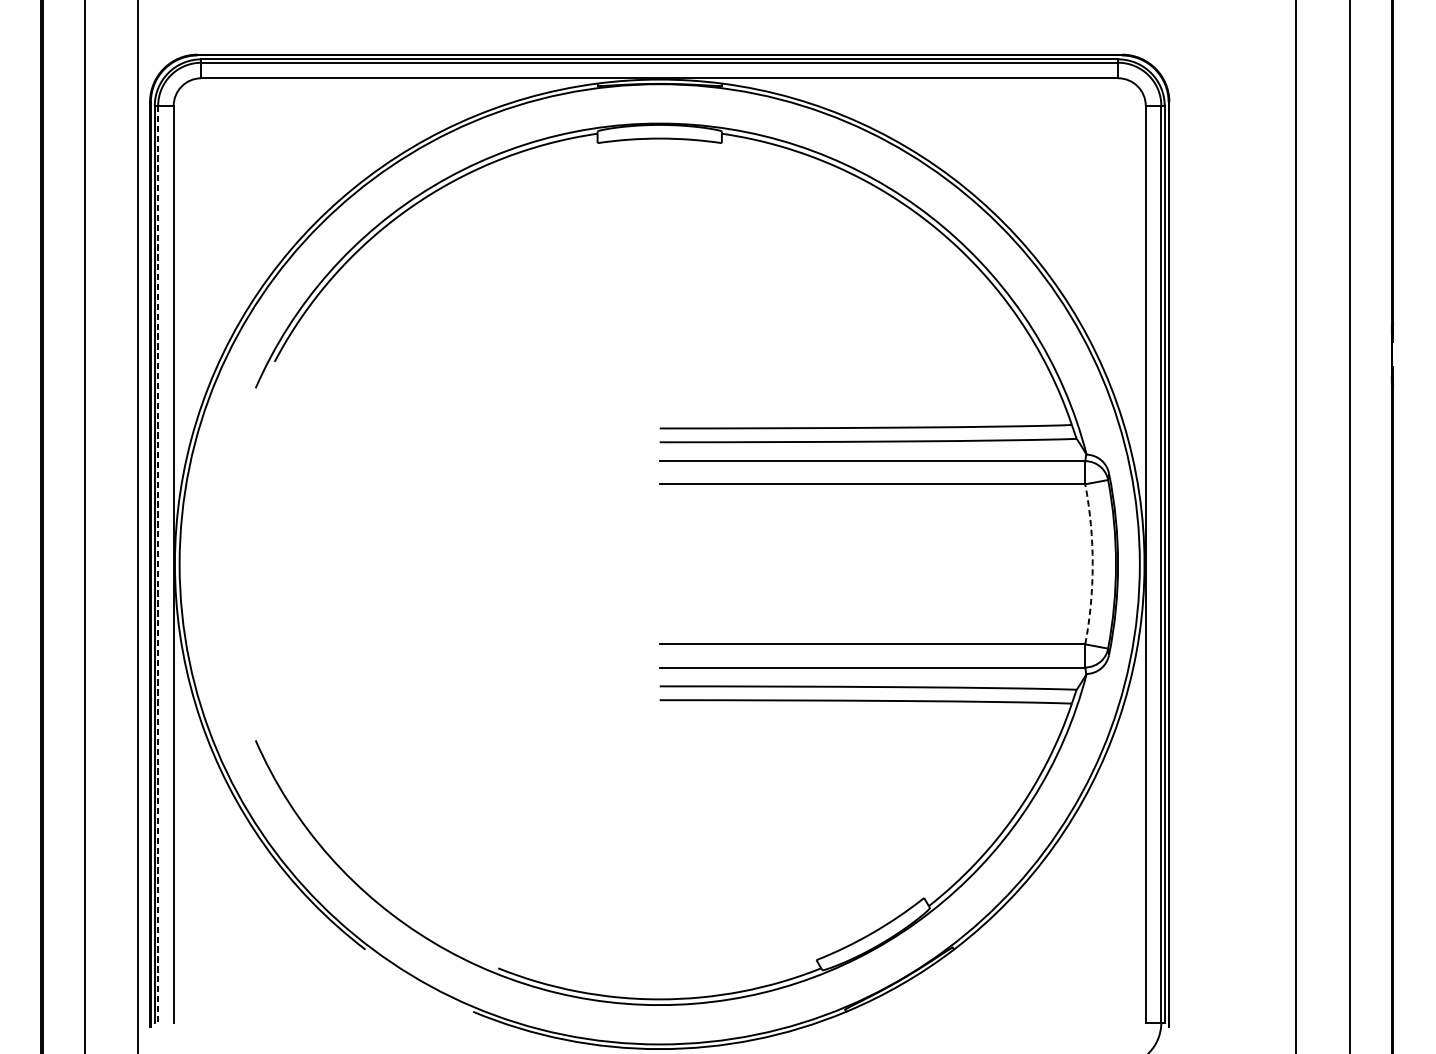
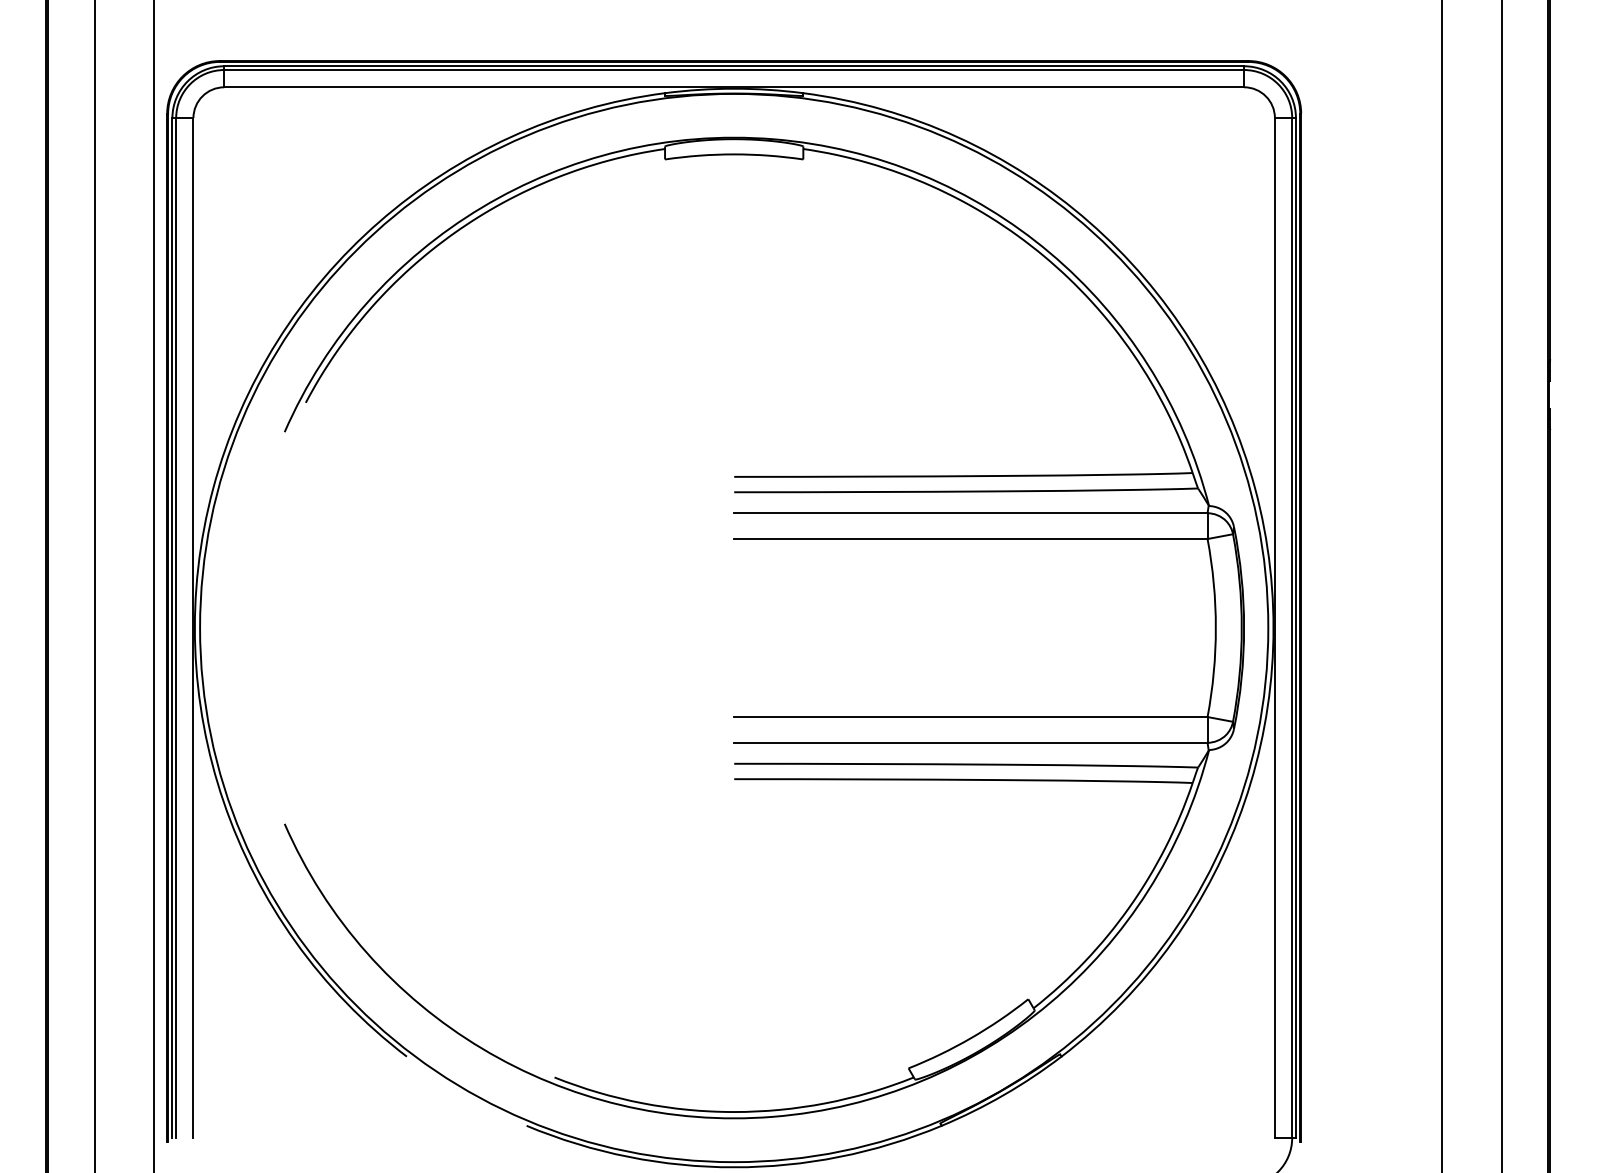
line: (158, 564) -> (176, 628), dashed -> solid
arc: (1092, 564) -> (1215, 628), dashed -> solid

